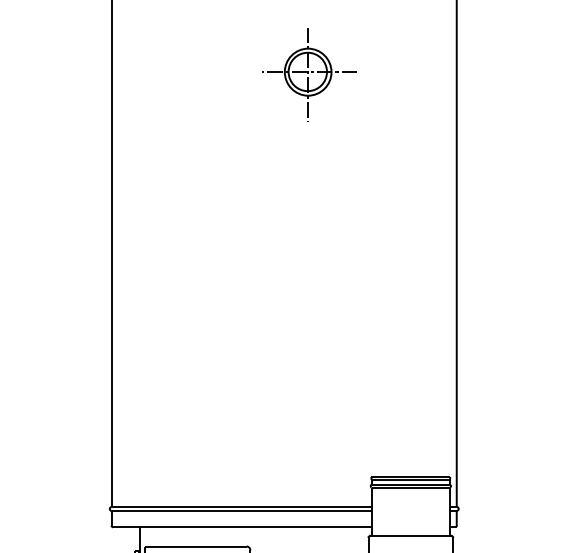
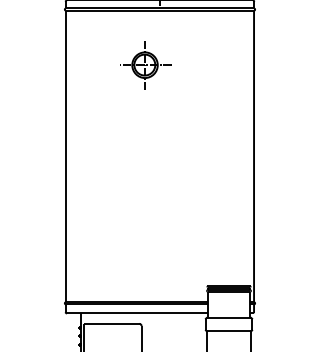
part: (309, 72) -> (145, 65), moved

